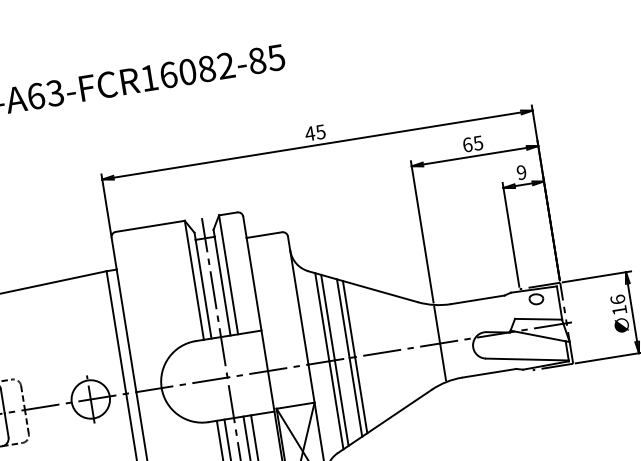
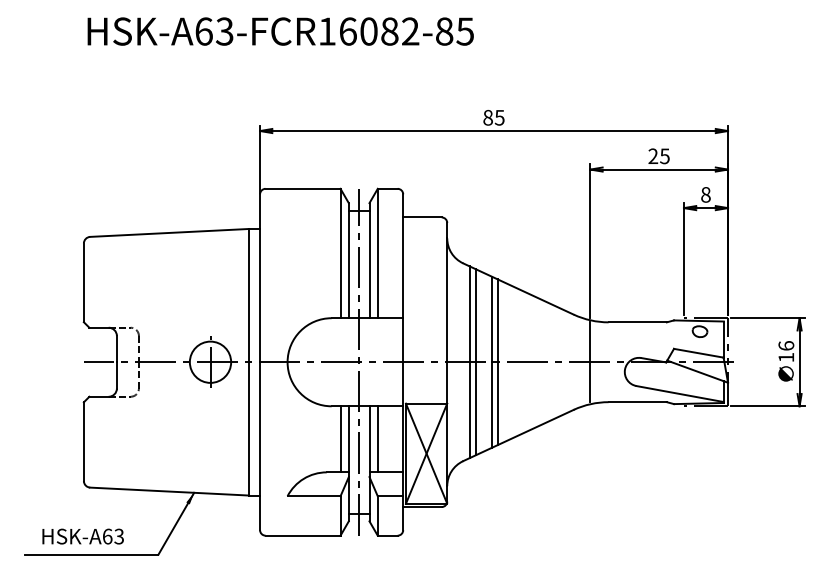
text: (309, 133) -> (487, 117), 45 -> 85
text: (467, 145) -> (653, 156), 65 -> 25
text: (521, 172) -> (705, 194), 9 -> 8

